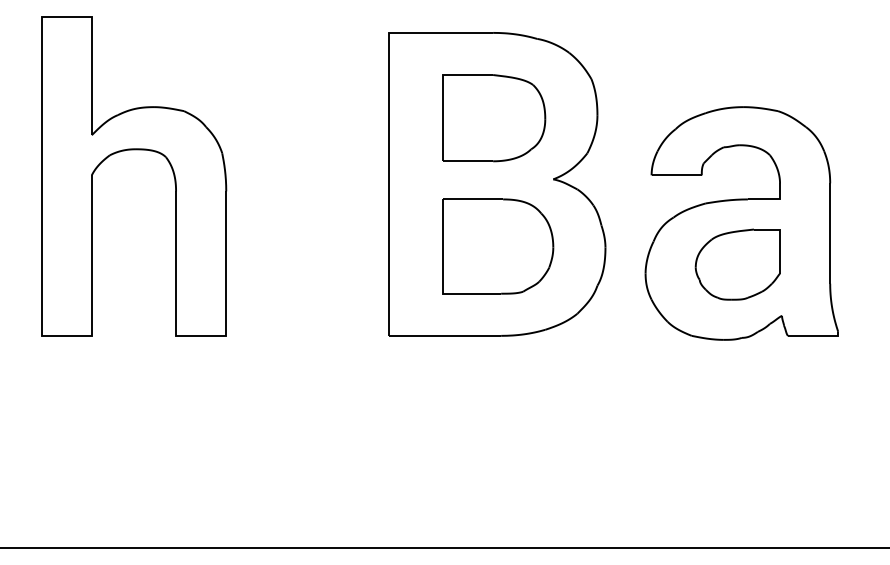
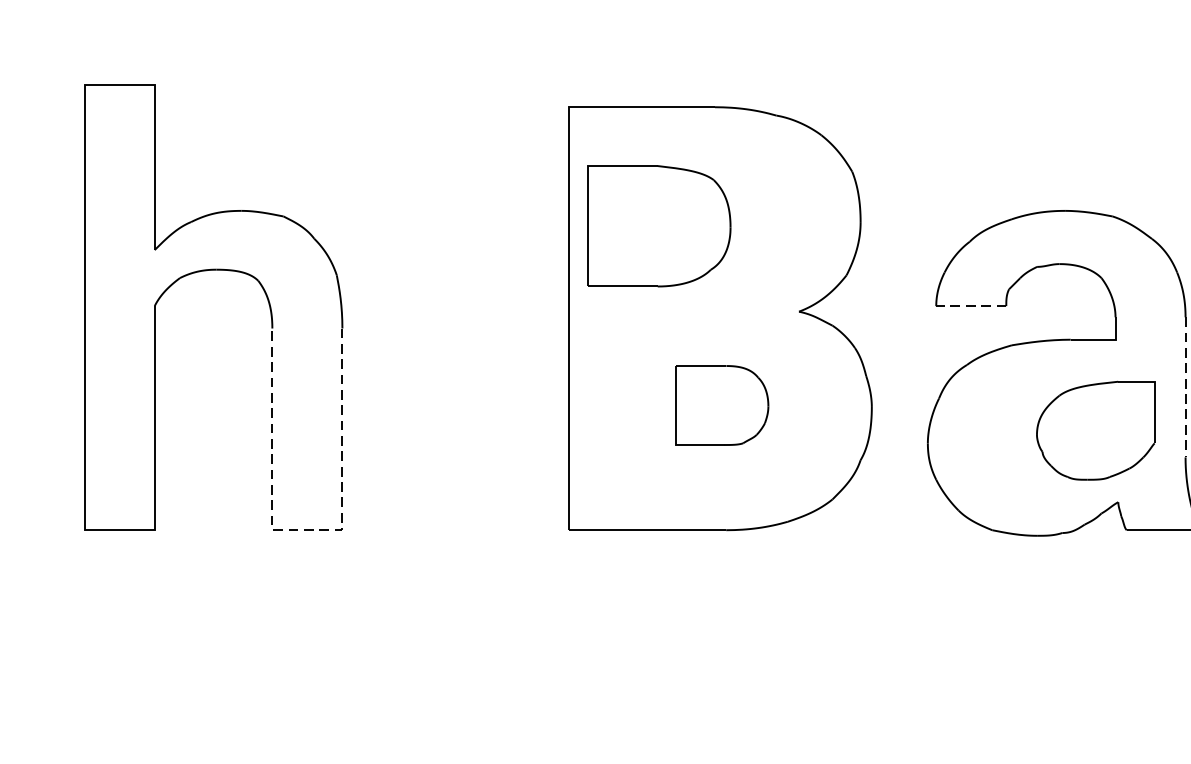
part: (494, 118) -> (659, 226), moved
line: (676, 175) -> (970, 306), solid -> dashed
line: (830, 234) -> (1185, 388), solid -> dashed
part: (498, 246) -> (722, 405), size x0.6
part: (737, 264) -> (1095, 430), moved
line: (200, 335) -> (306, 529), solid -> dashed

